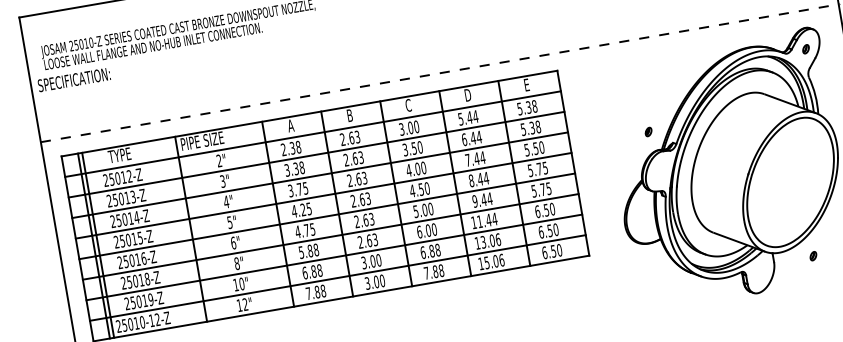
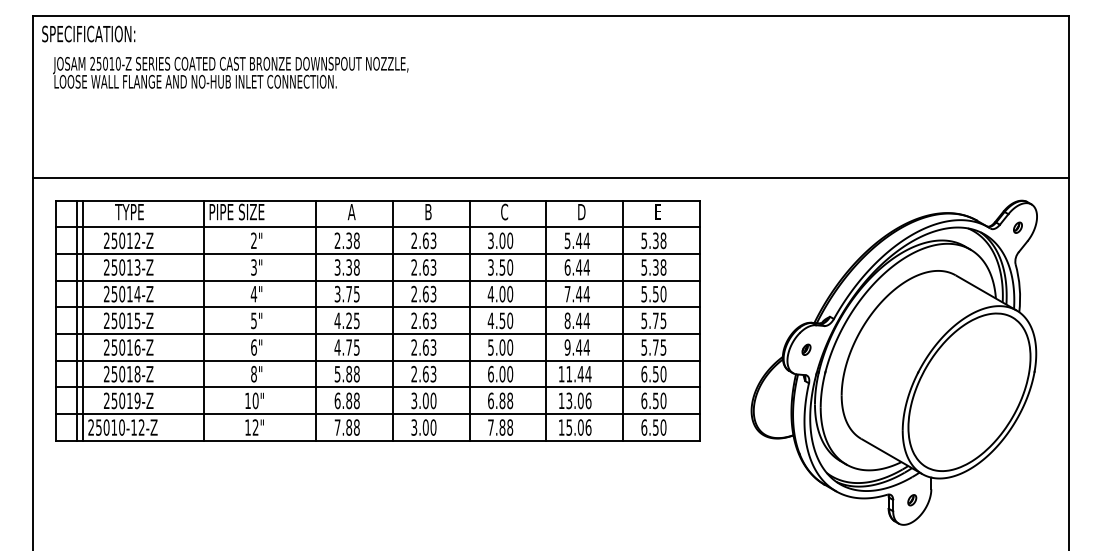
line: (439, 73) -> (550, 178), dashed -> solid
text: (74, 79) -> (88, 33), moved
part: (648, 131) -> (806, 349), moved
part: (813, 256) -> (912, 500), moved

